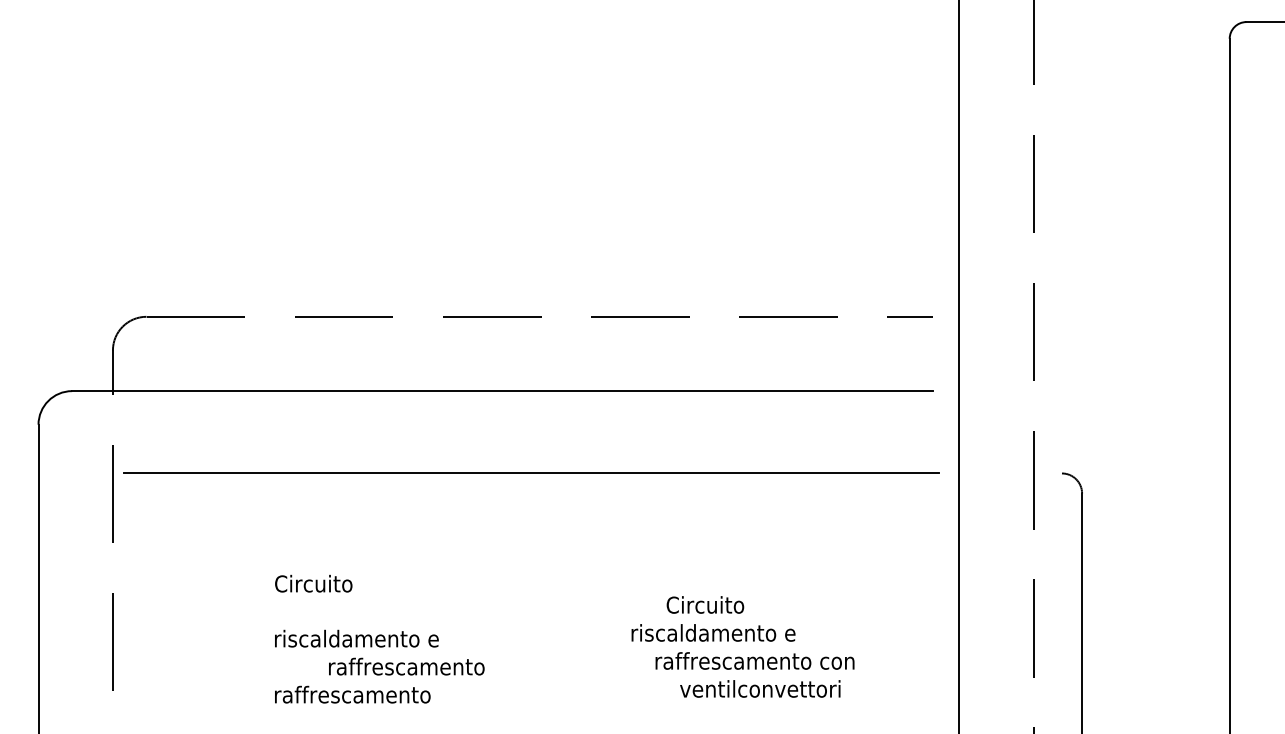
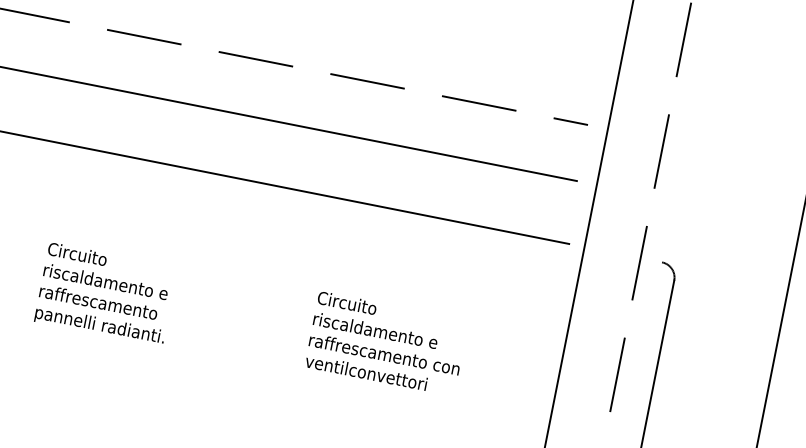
text: (313, 583) -> (77, 253), moved
text: (705, 604) -> (347, 302), moved
text: (754, 660) -> (384, 353), moved
text: (406, 666) -> (98, 302), moved
text: (760, 688) -> (366, 372), moved
text: (360, 696) -> (100, 325), raffrescamento -> pannelli radianti.

